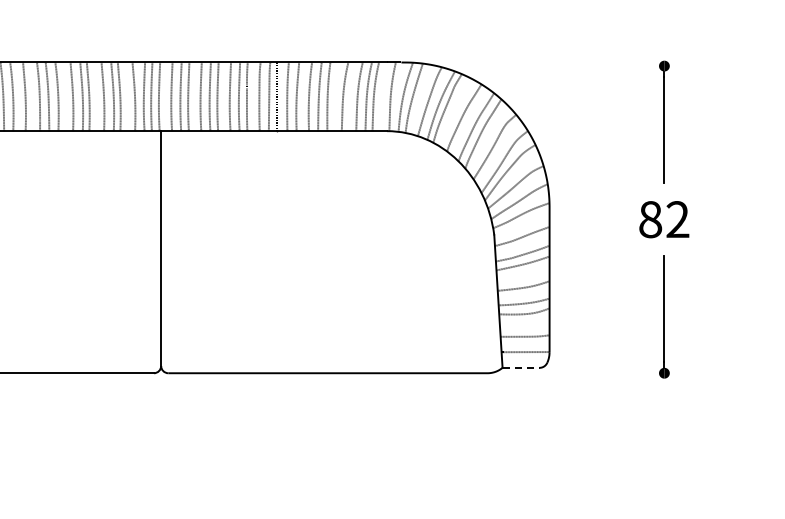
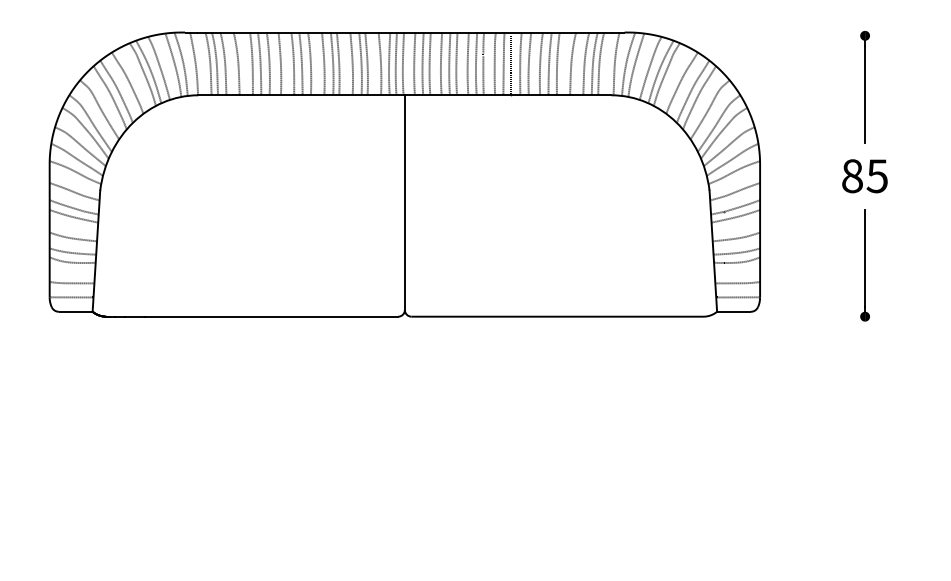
text: (676, 219) -> (876, 176), 82 -> 85
line: (521, 367) -> (734, 311), dashed -> solid

